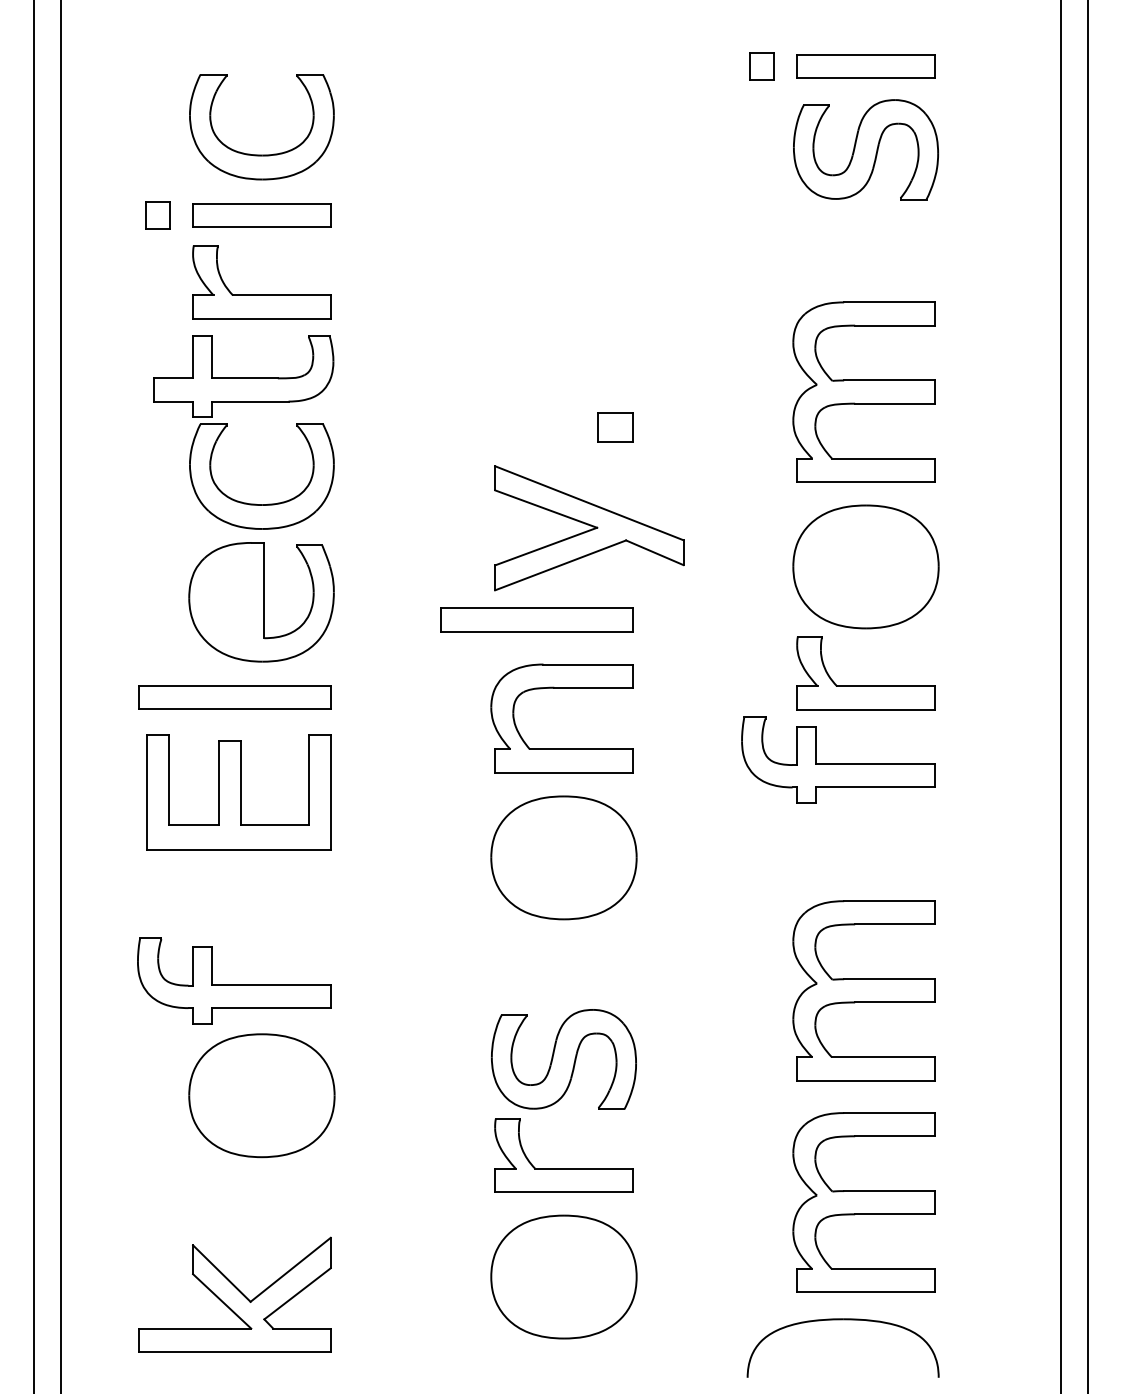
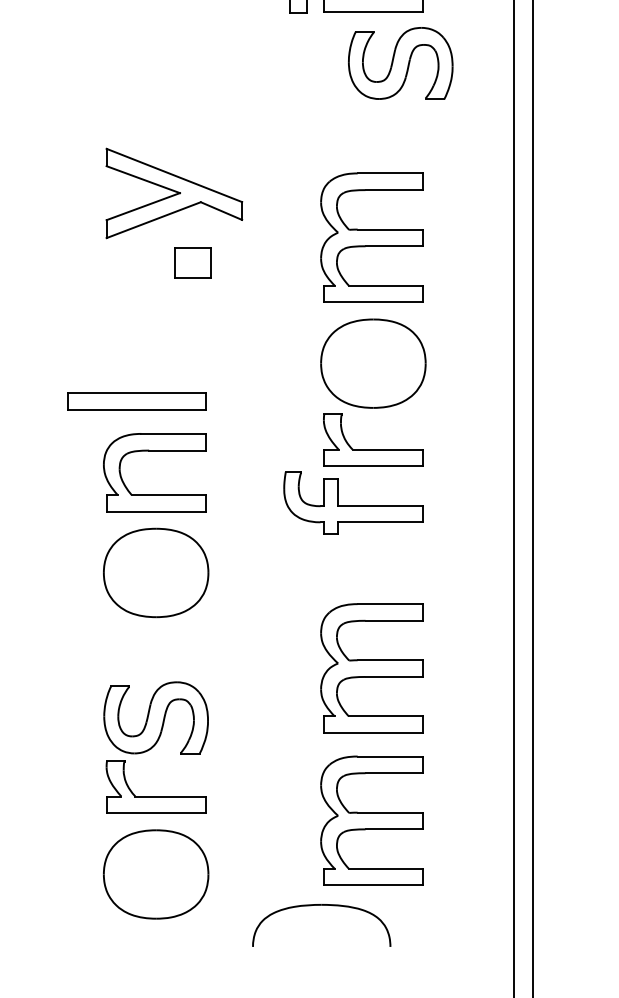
part: (866, 149) -> (401, 63), moved
part: (615, 427) -> (193, 263), size x1.4
part: (589, 528) -> (174, 193), moved
part: (842, 1320) -> (321, 905), moved

